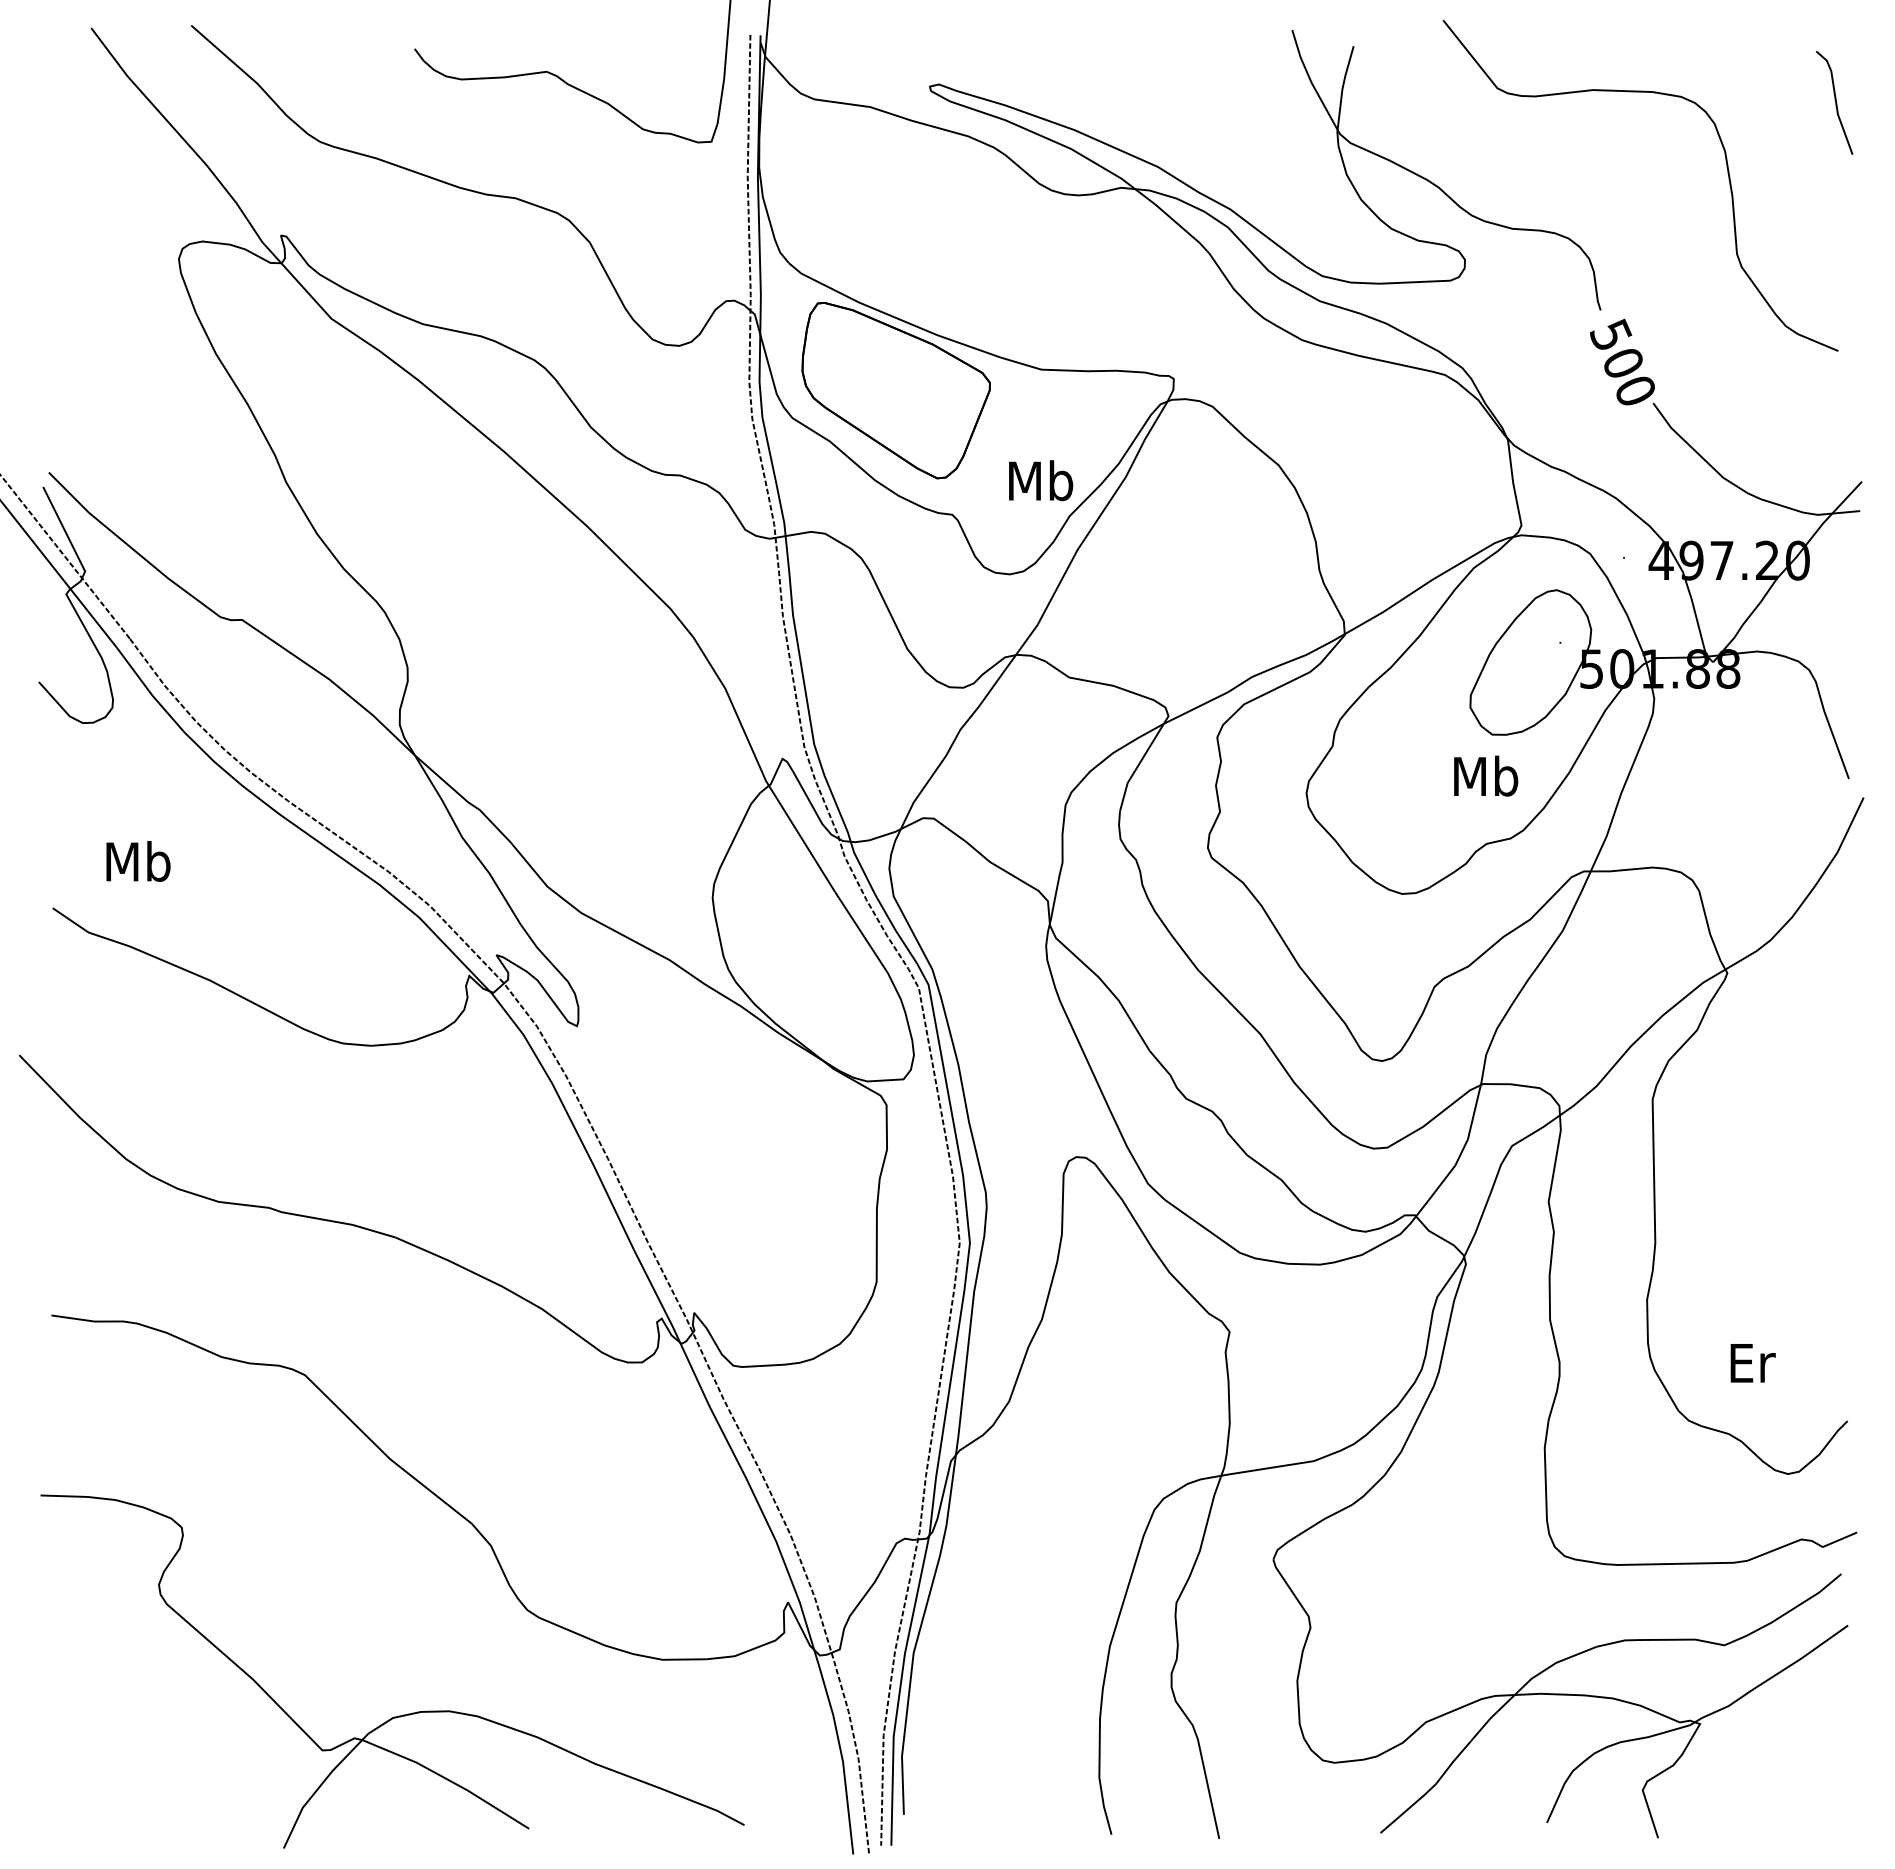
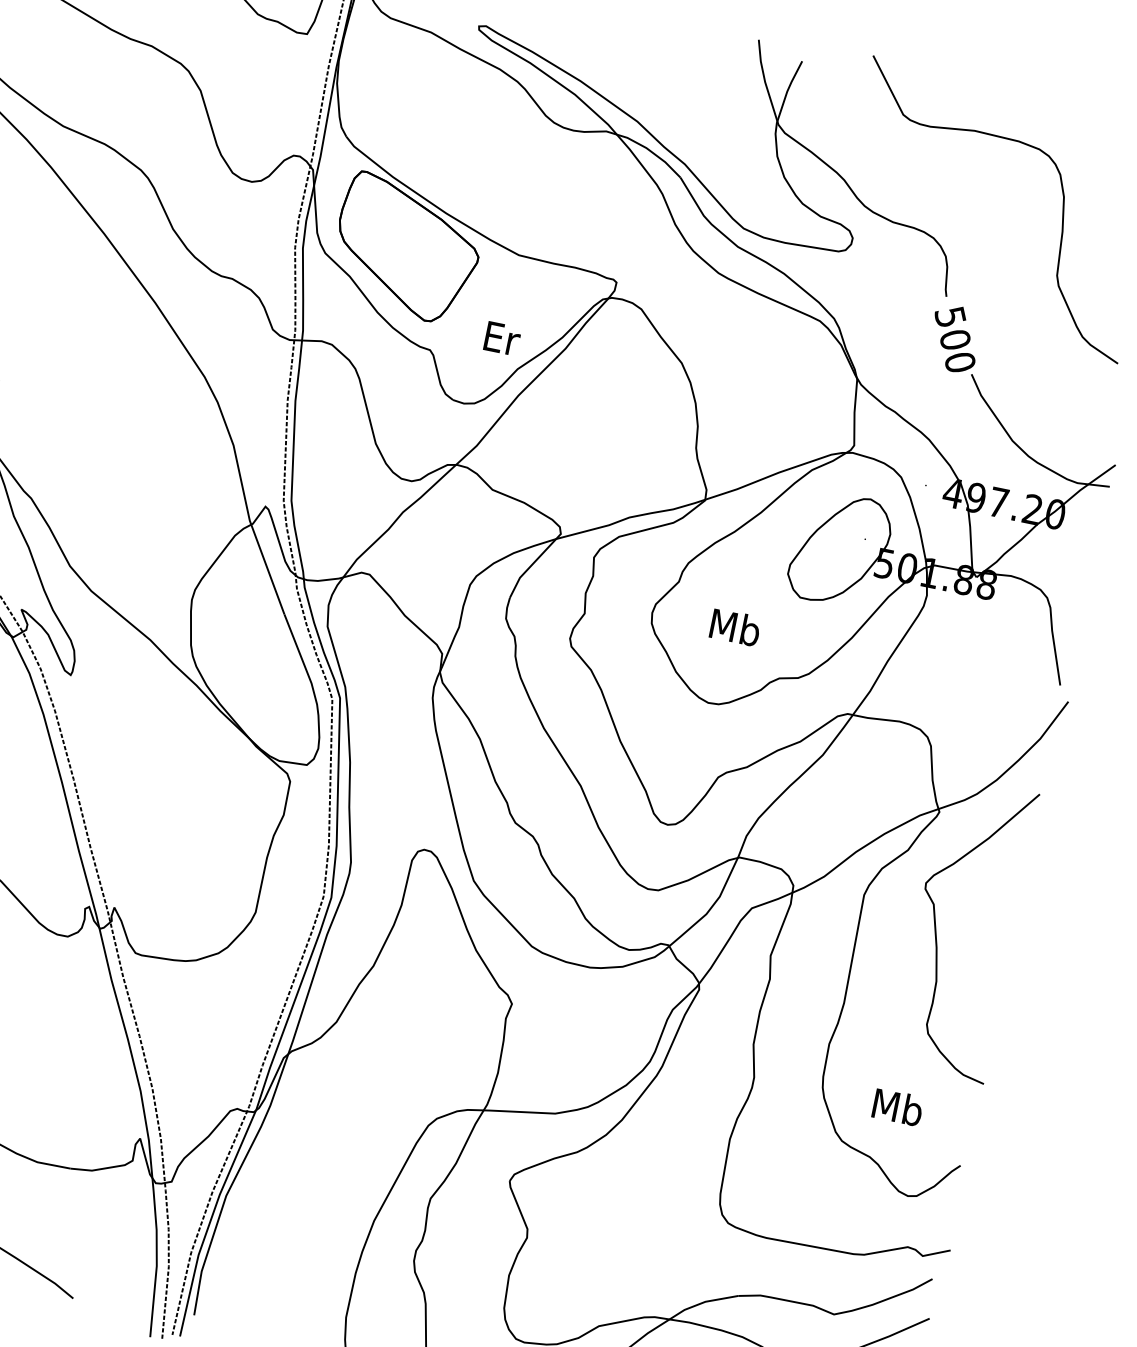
text: (1041, 480) -> (502, 338), Mb -> Er
text: (1486, 775) -> (735, 627), moved
curve: (1754, 1125) -> (936, 930), added
text: (1751, 1362) -> (897, 1107), Er -> Mb

